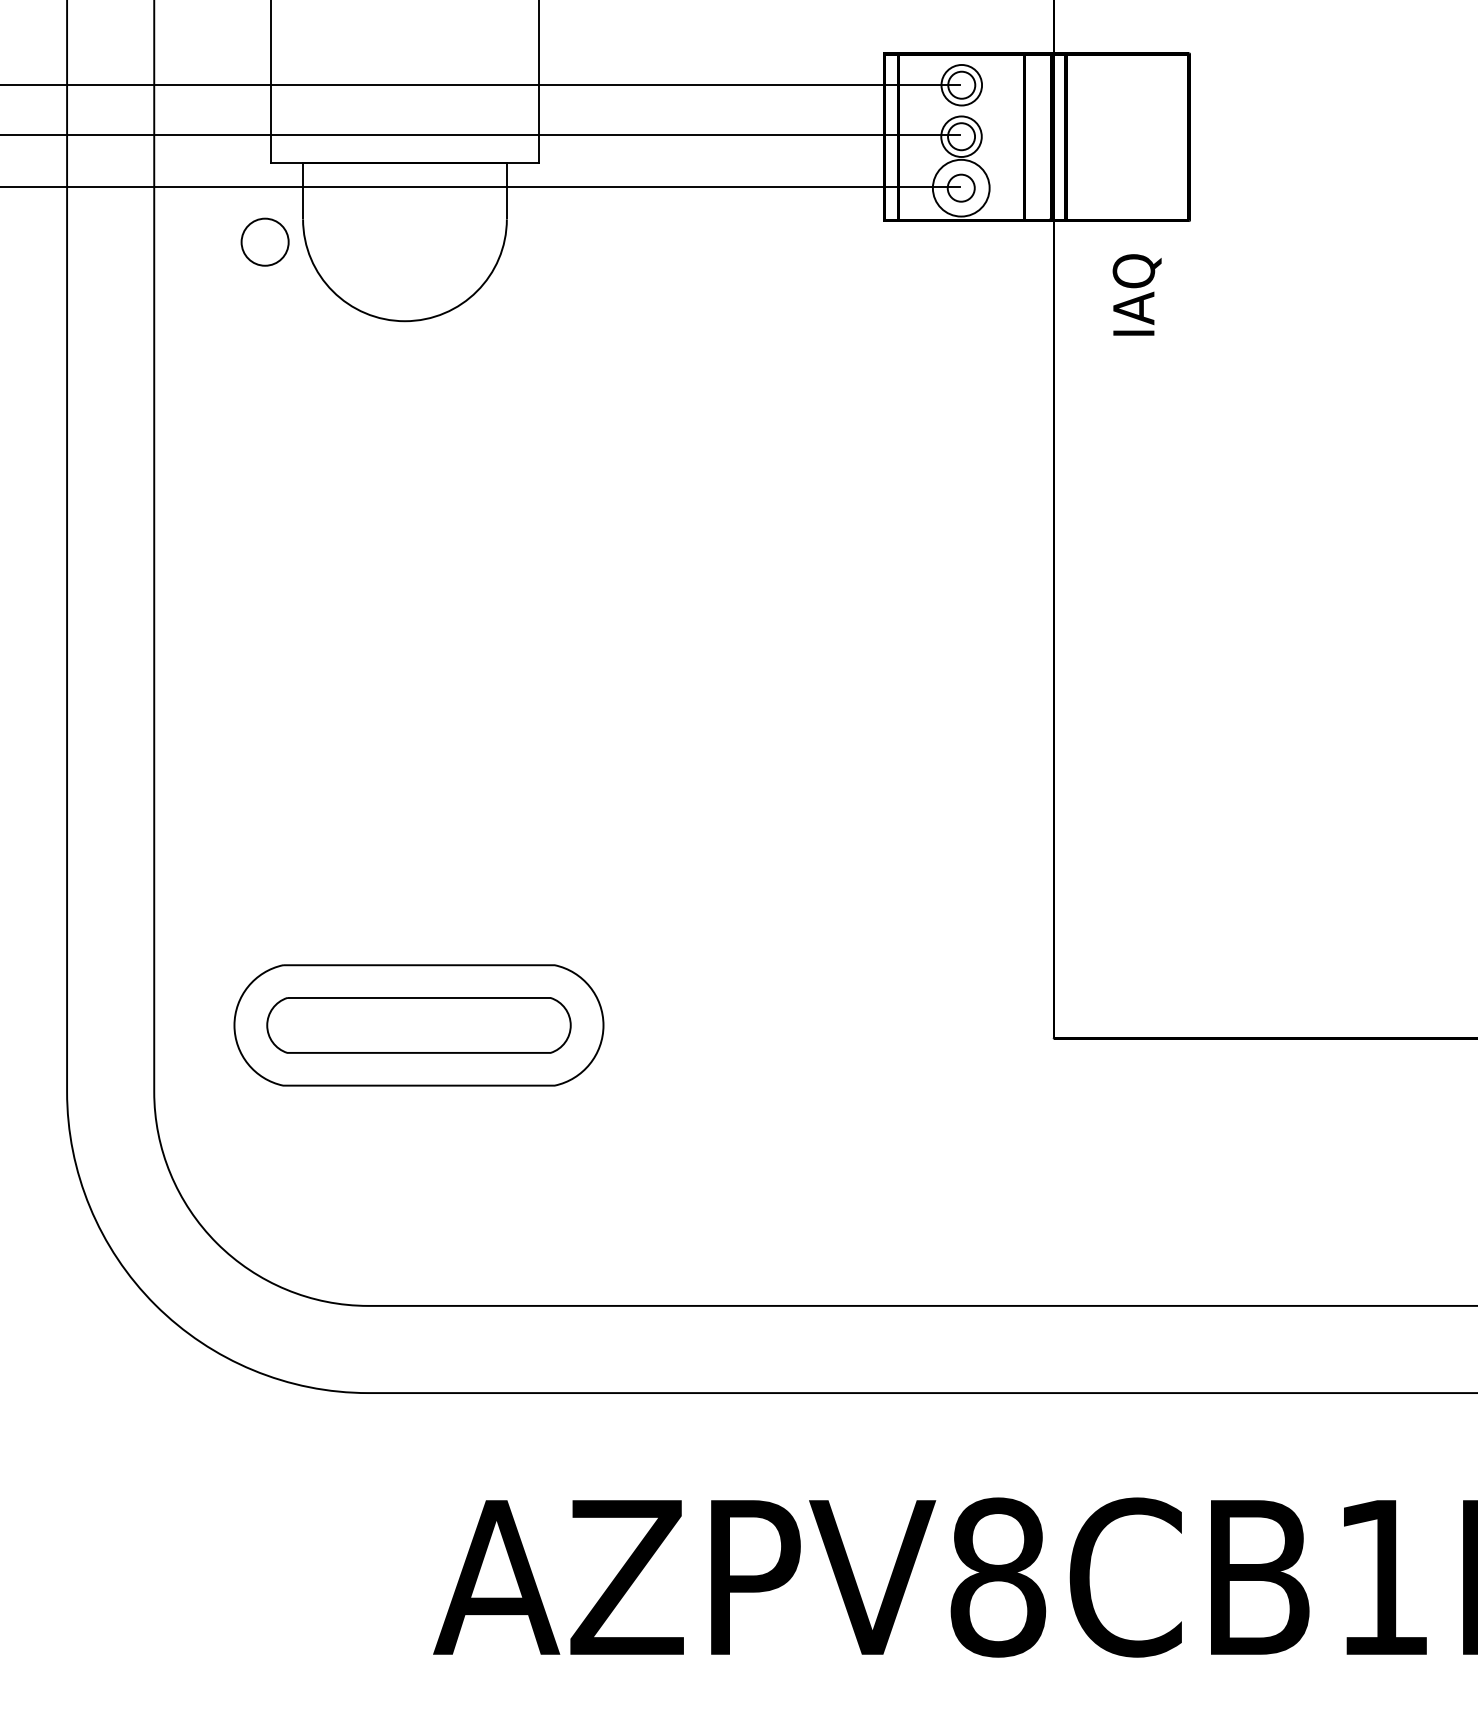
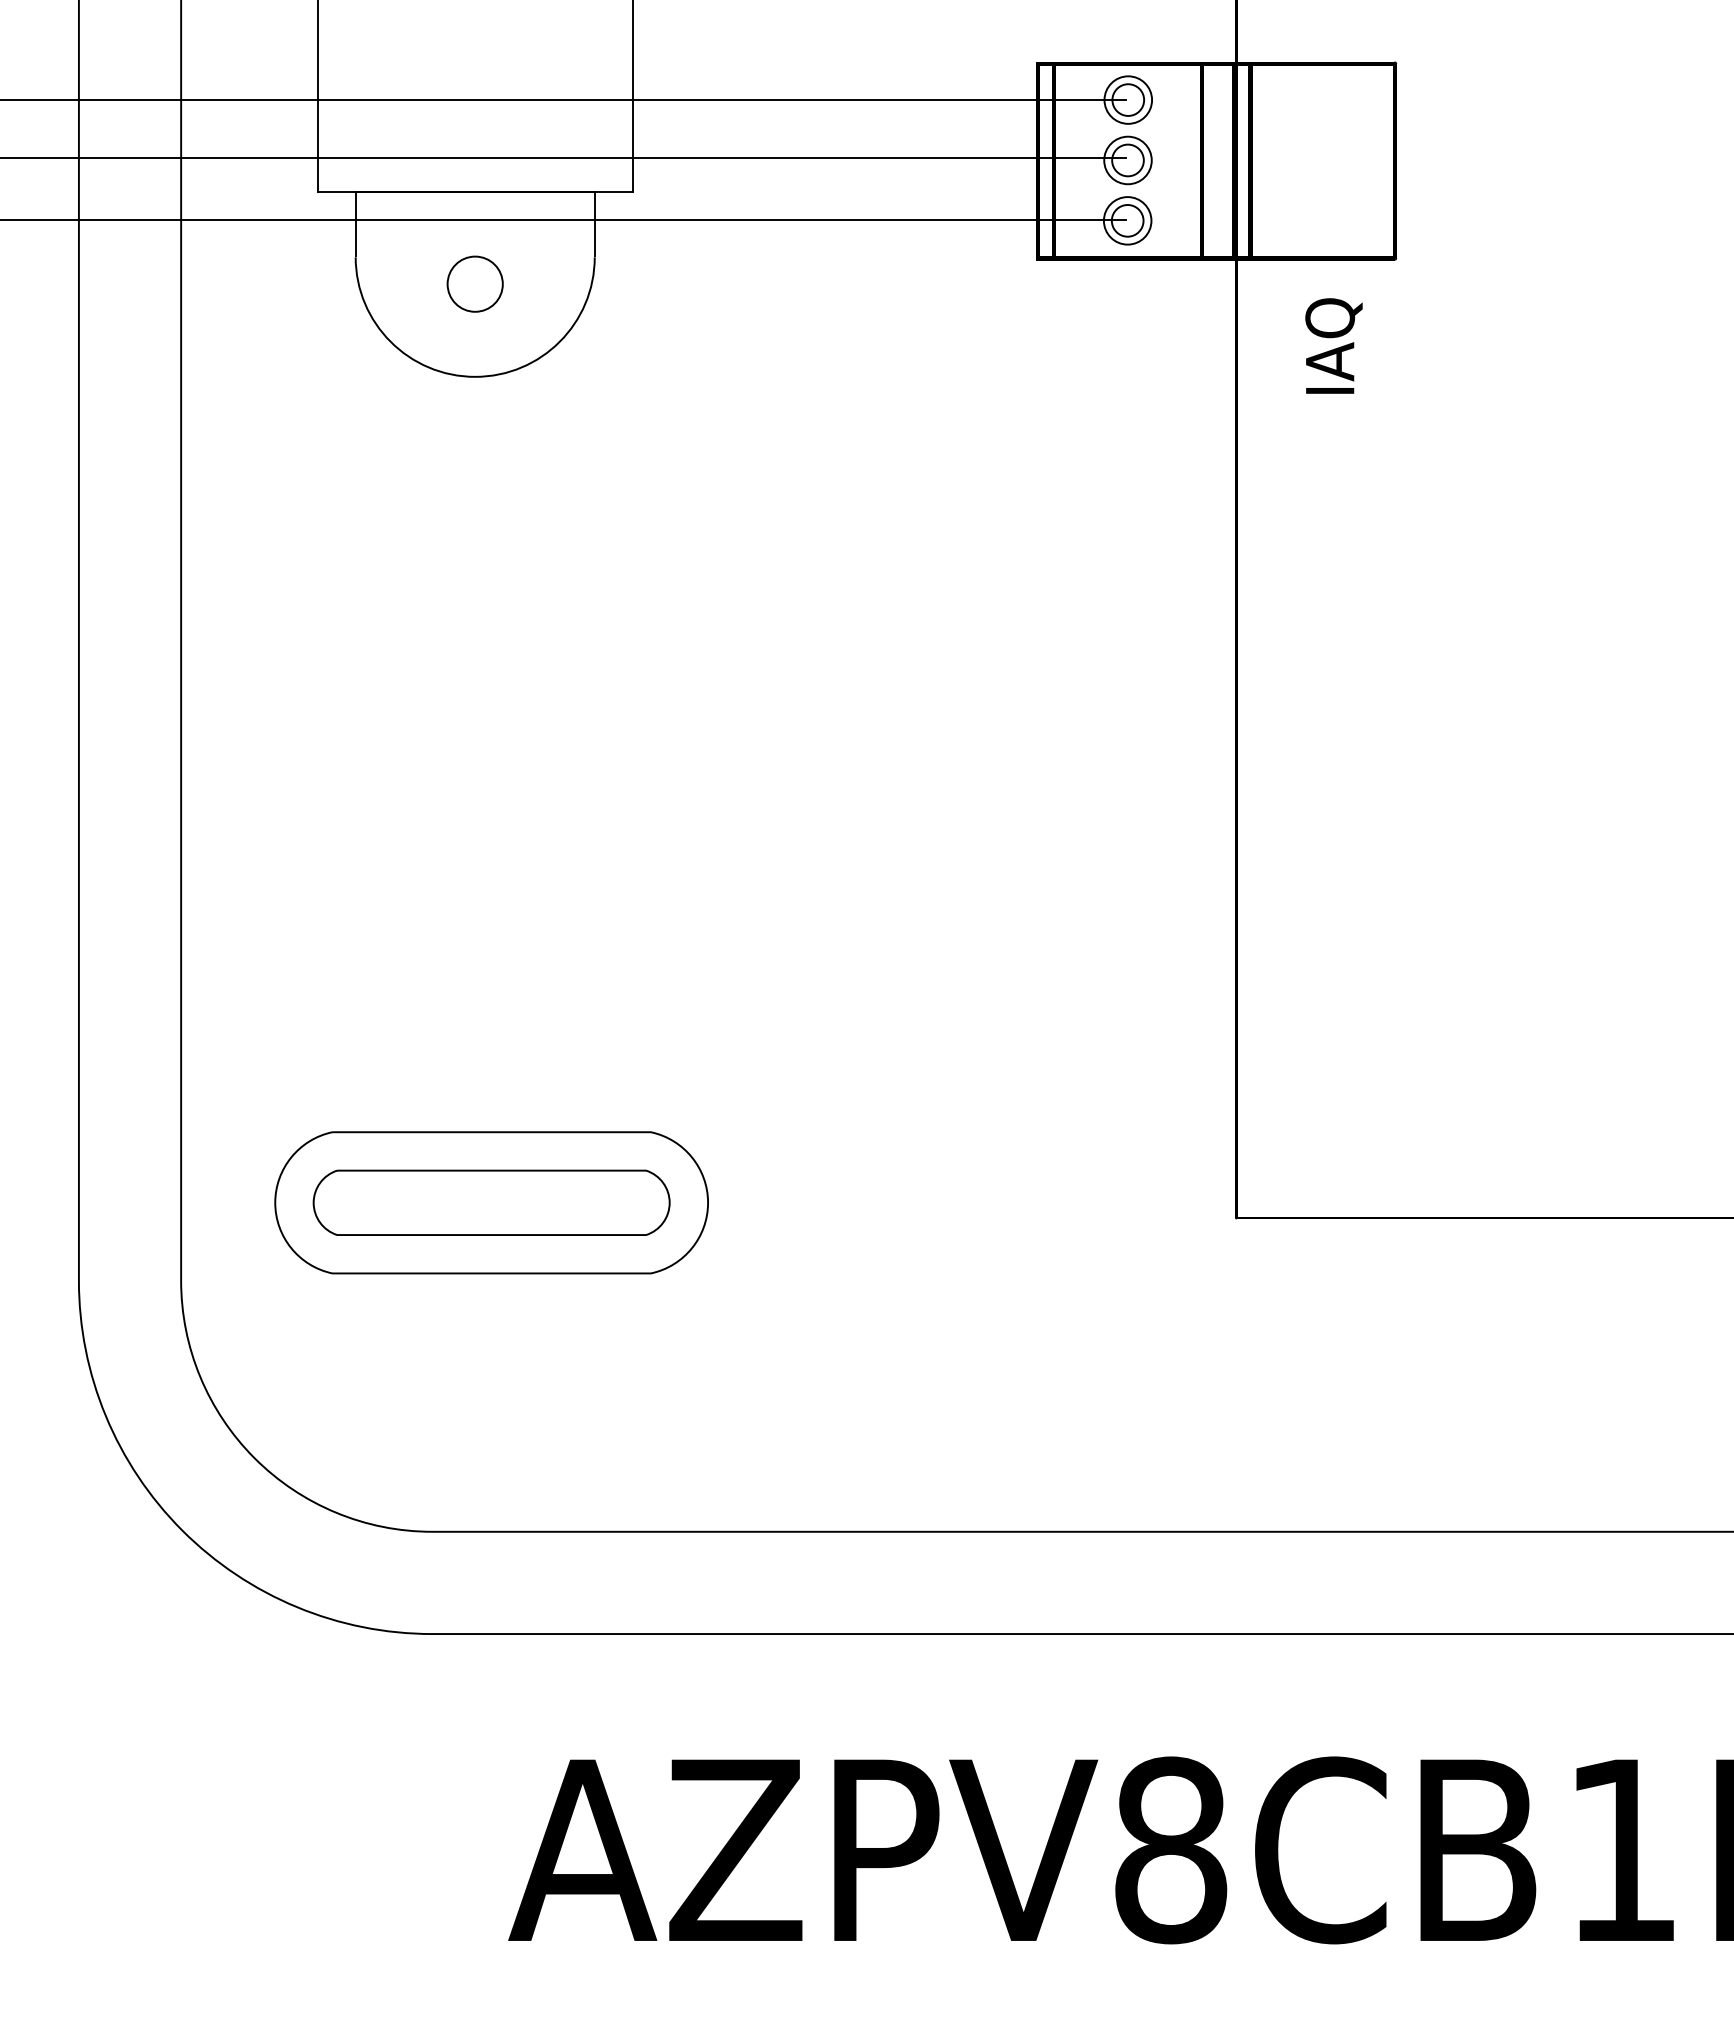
circle: (961, 187) -> (1127, 220), size x0.71
circle: (264, 241) -> (474, 283), moved

